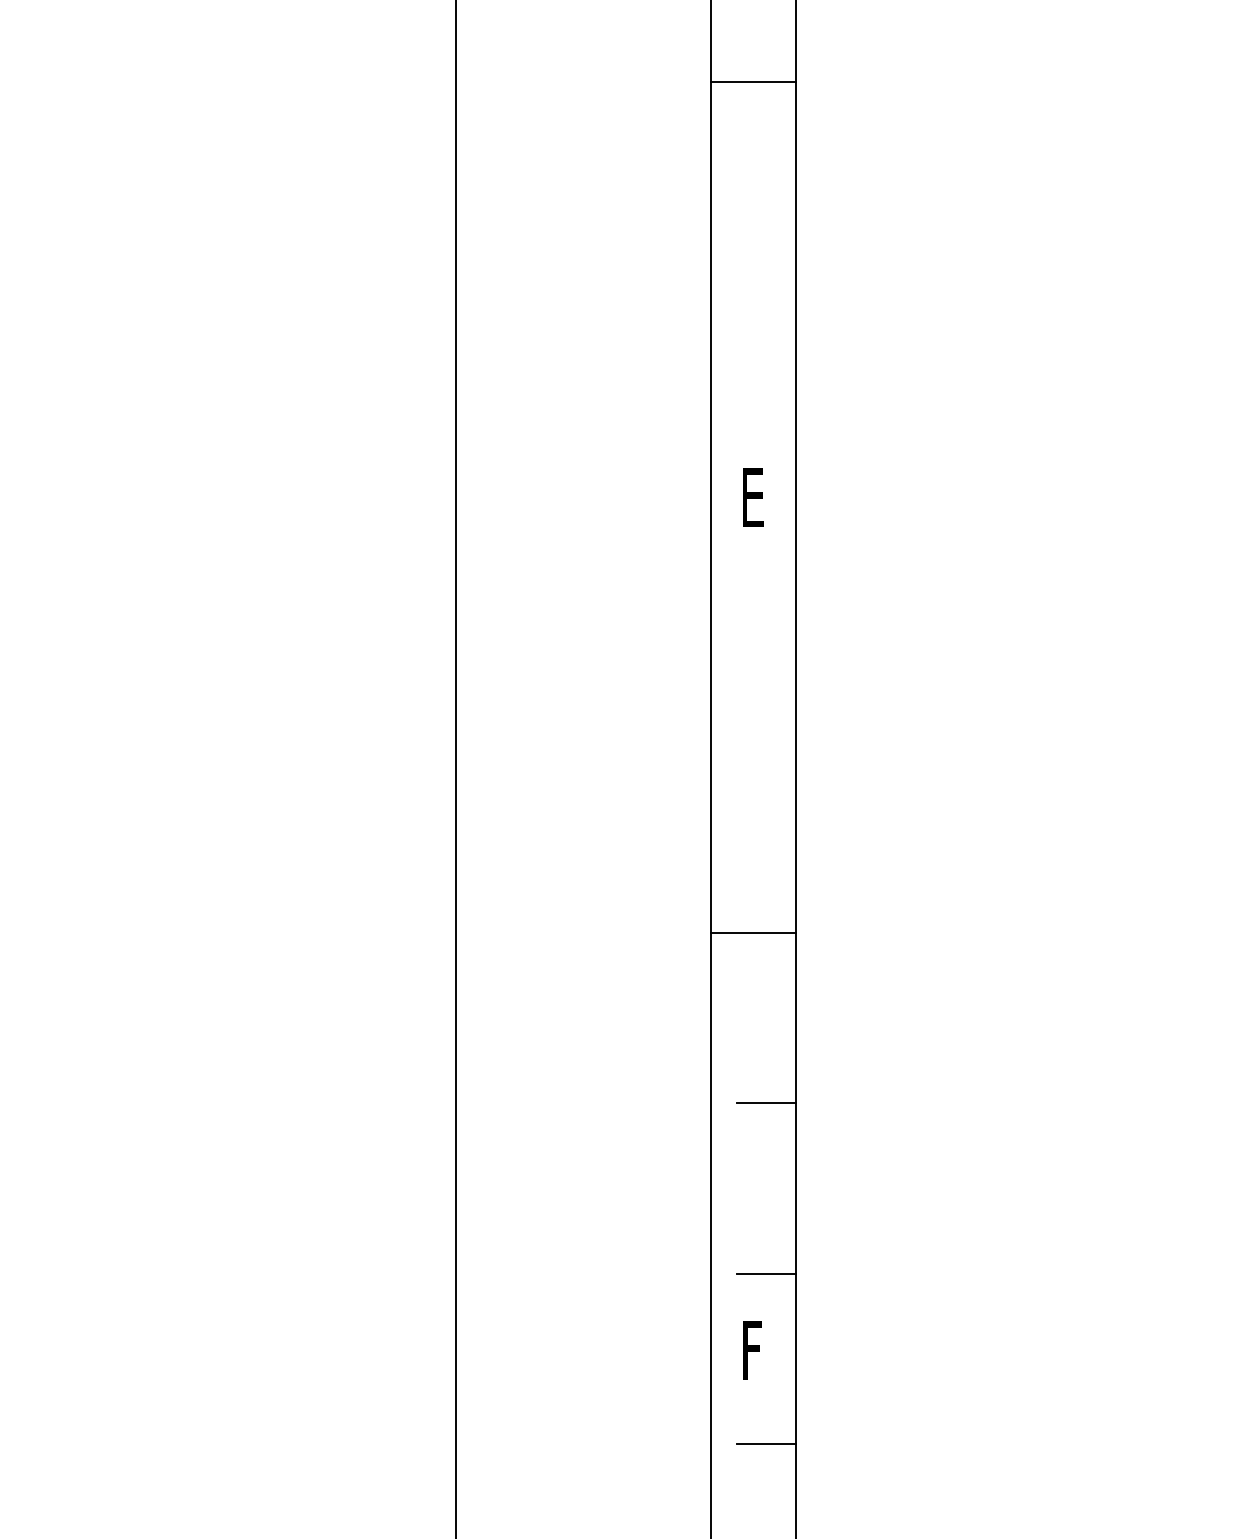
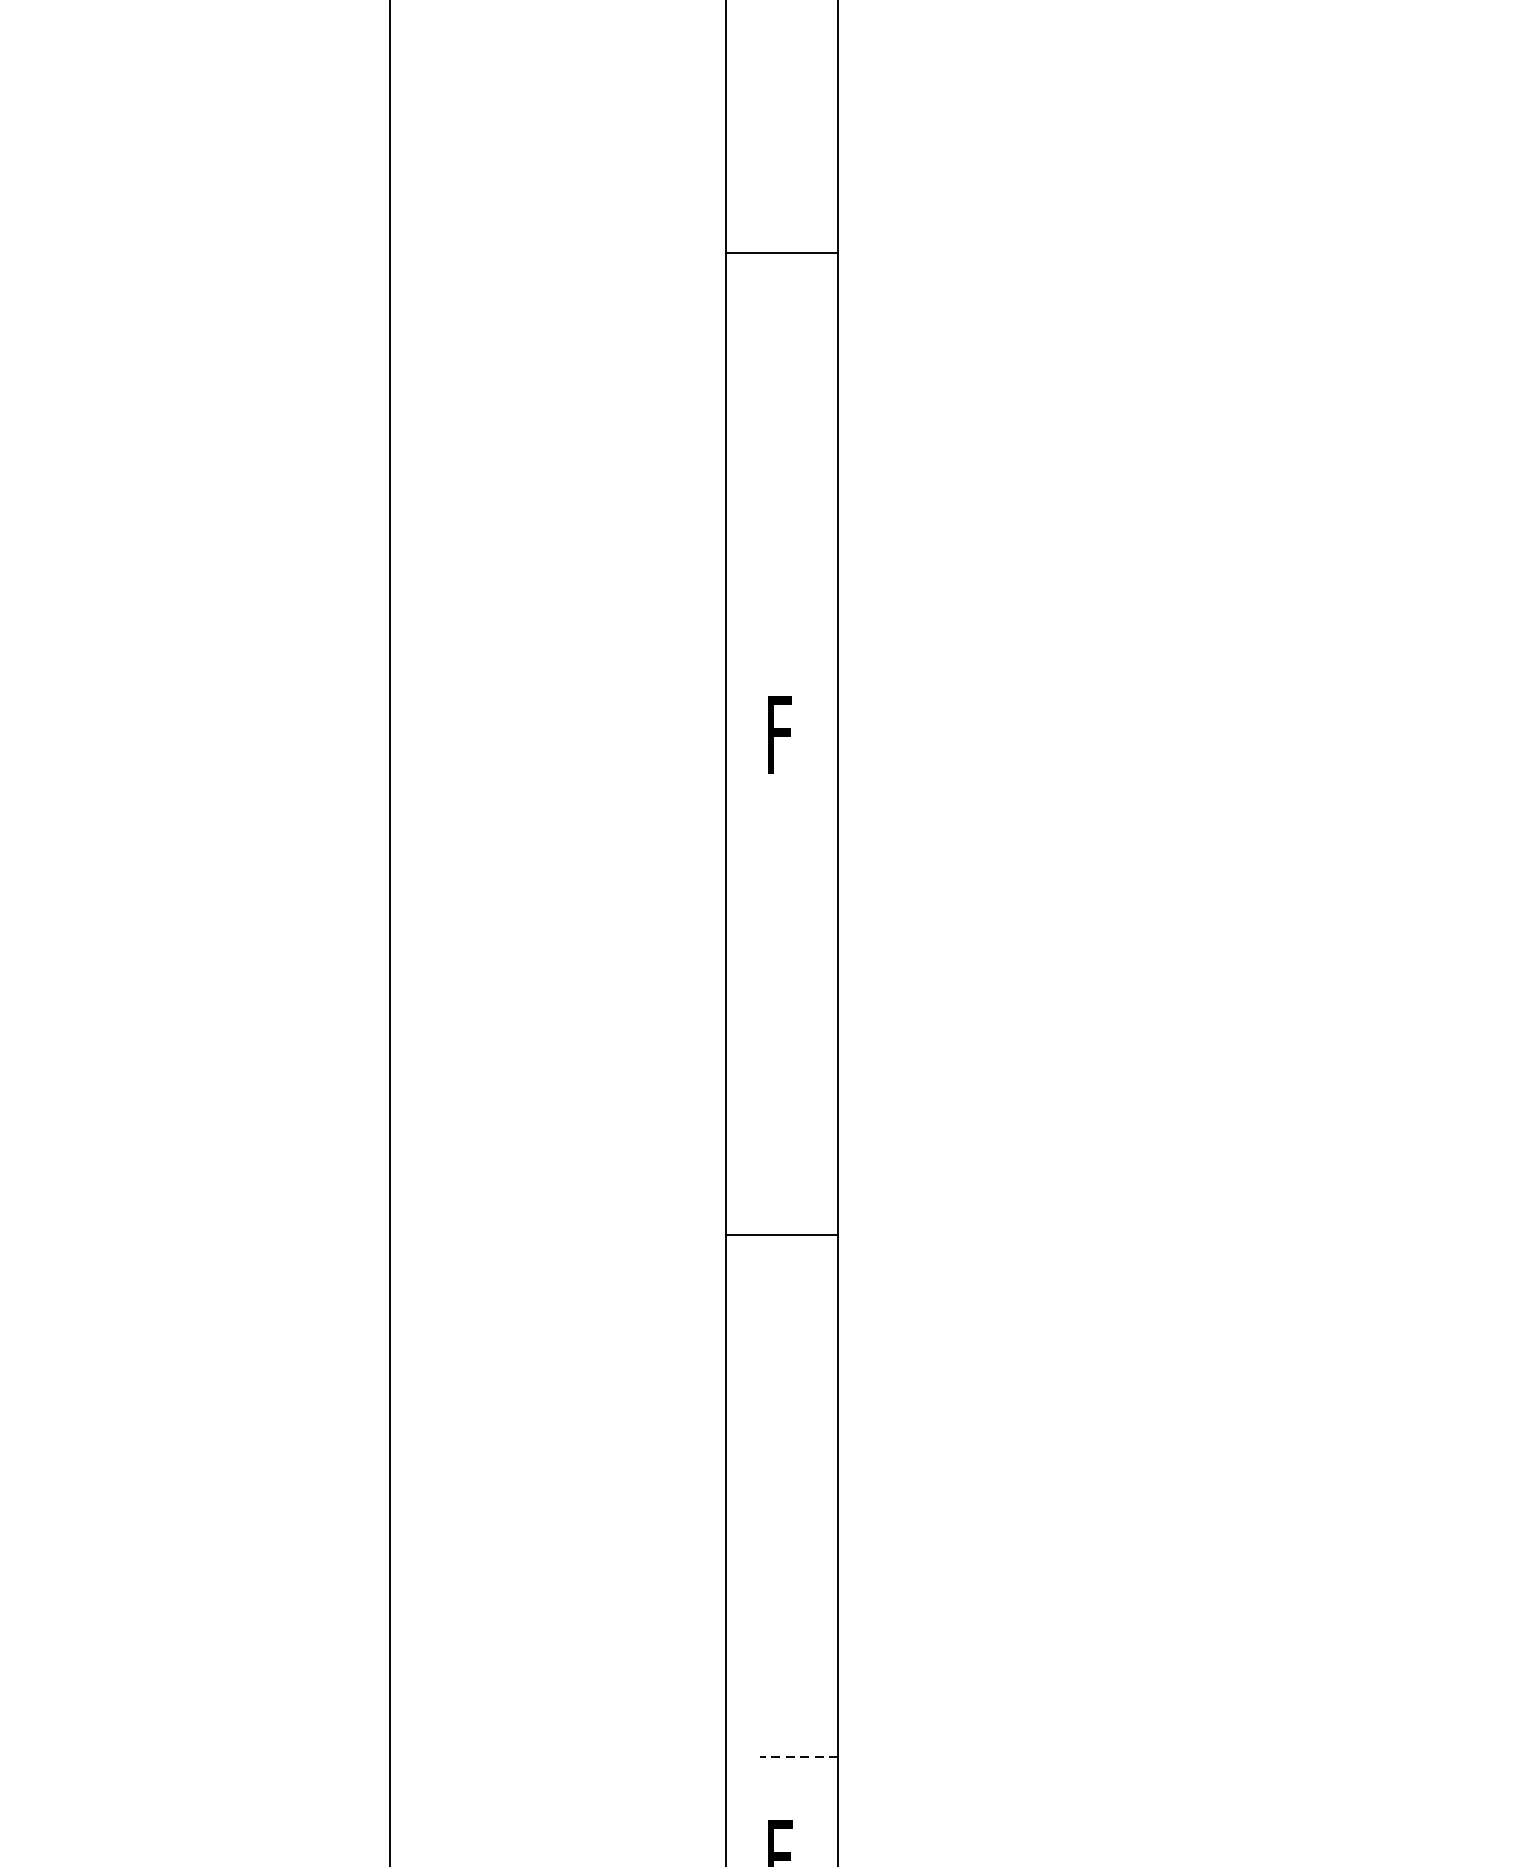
line: (753, 81) -> (782, 252), moved
text: (755, 497) -> (784, 734), E -> F
line: (753, 933) -> (782, 1235), moved
line: (766, 1103) -> (799, 1533), removed
line: (766, 1273) -> (799, 1757), solid -> dashed

